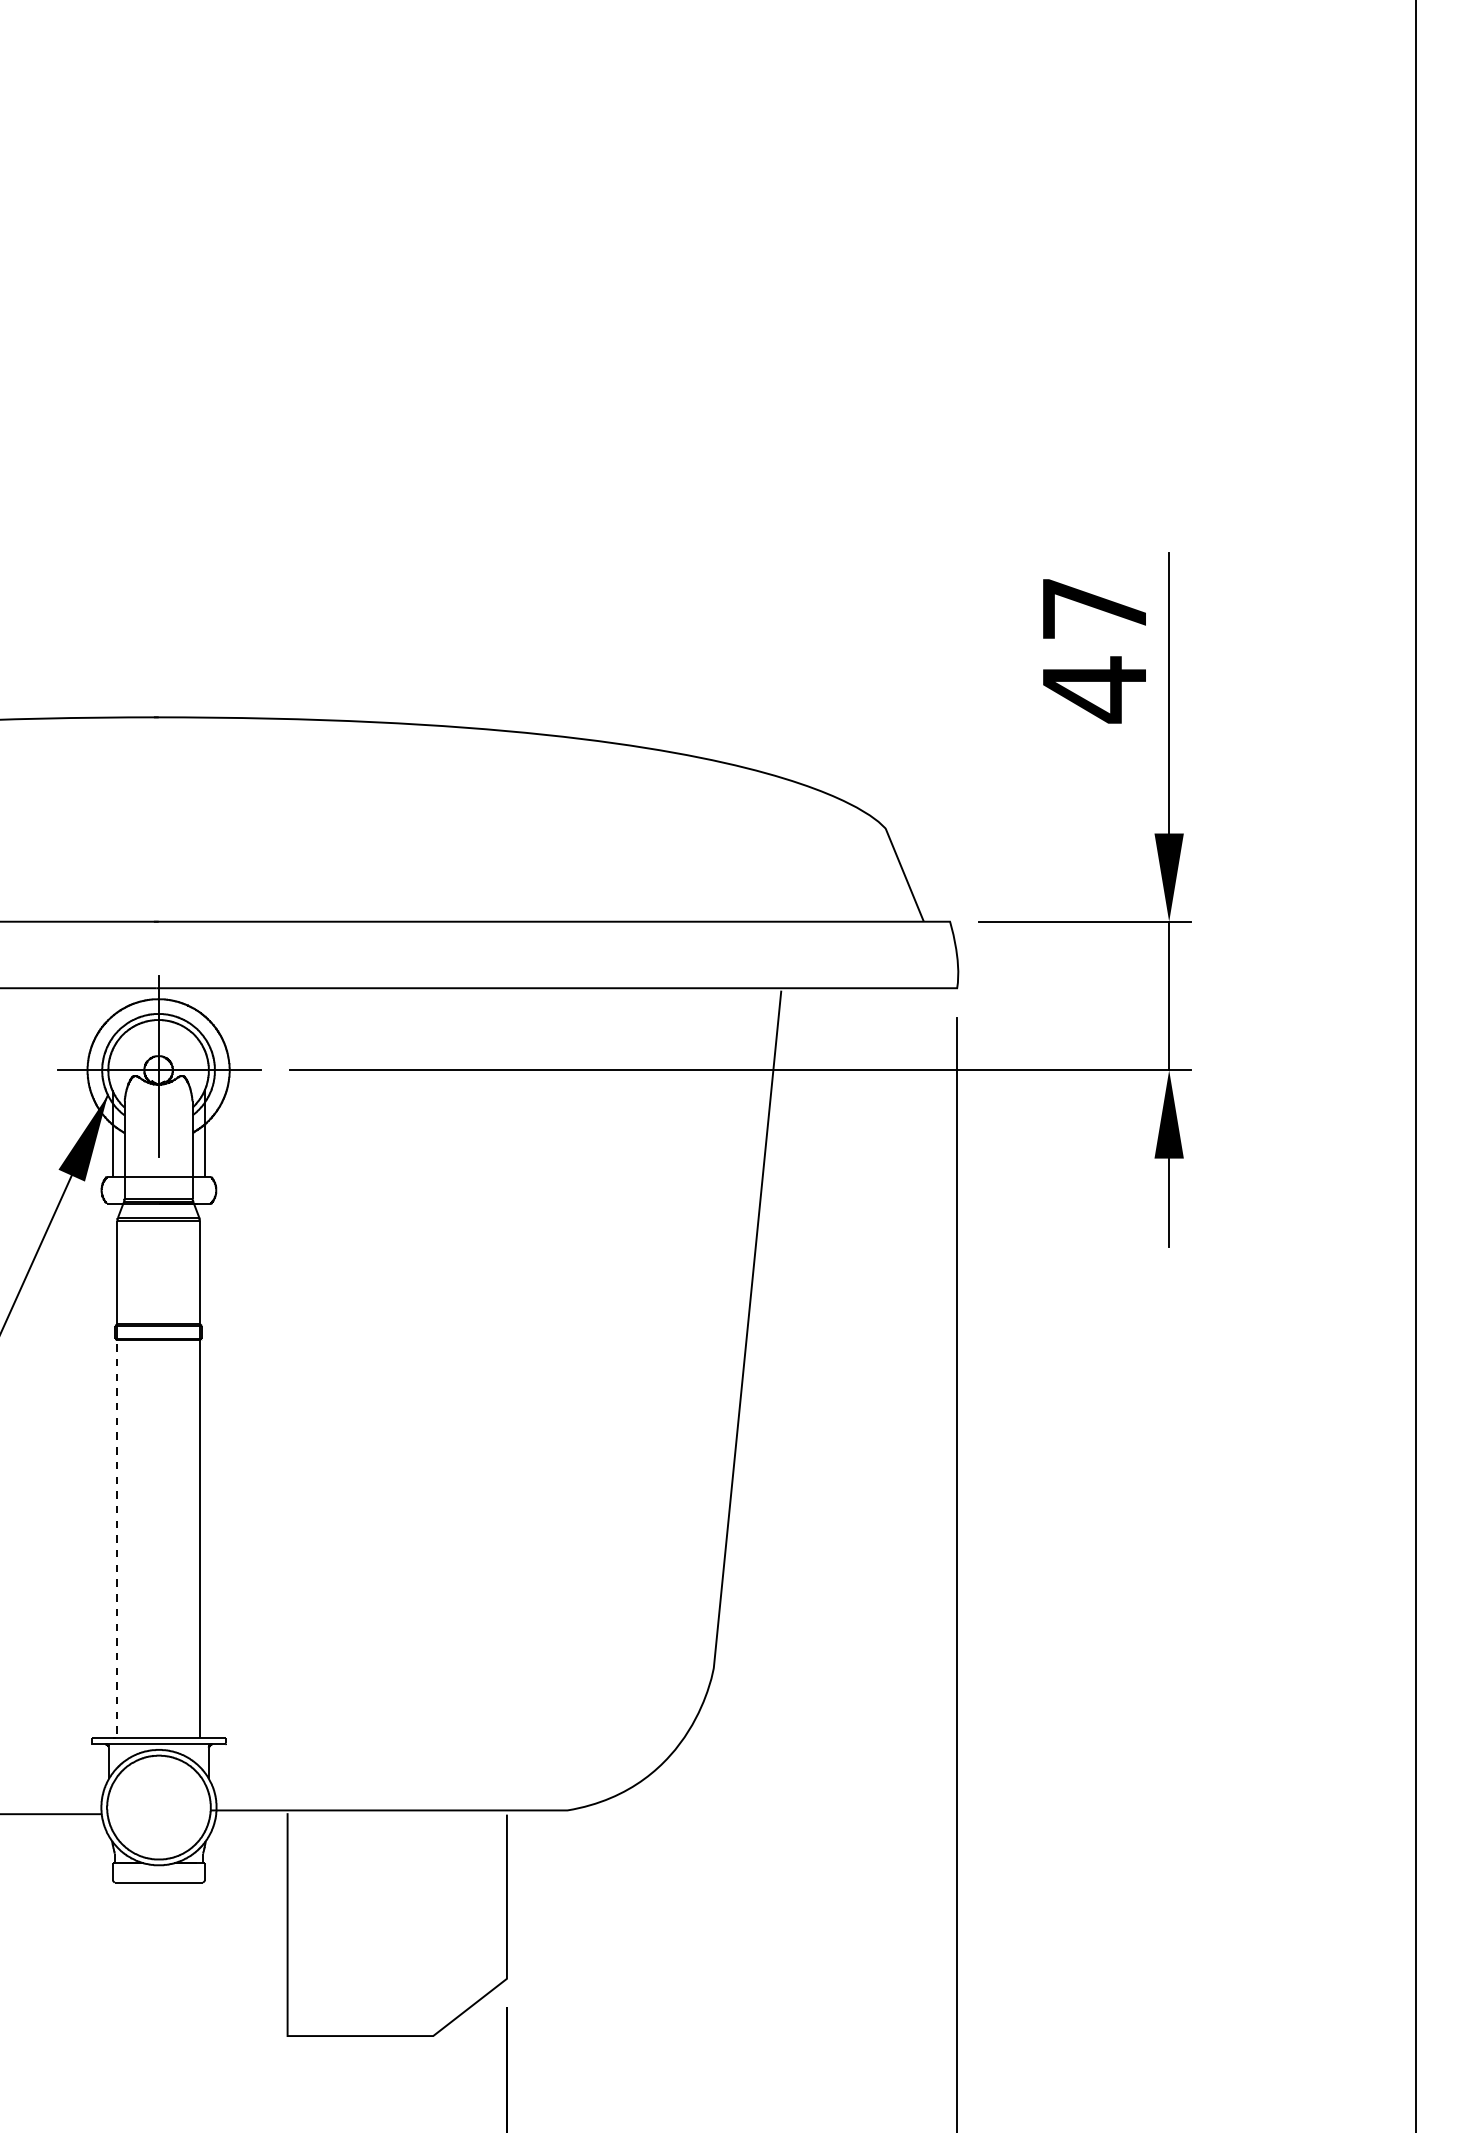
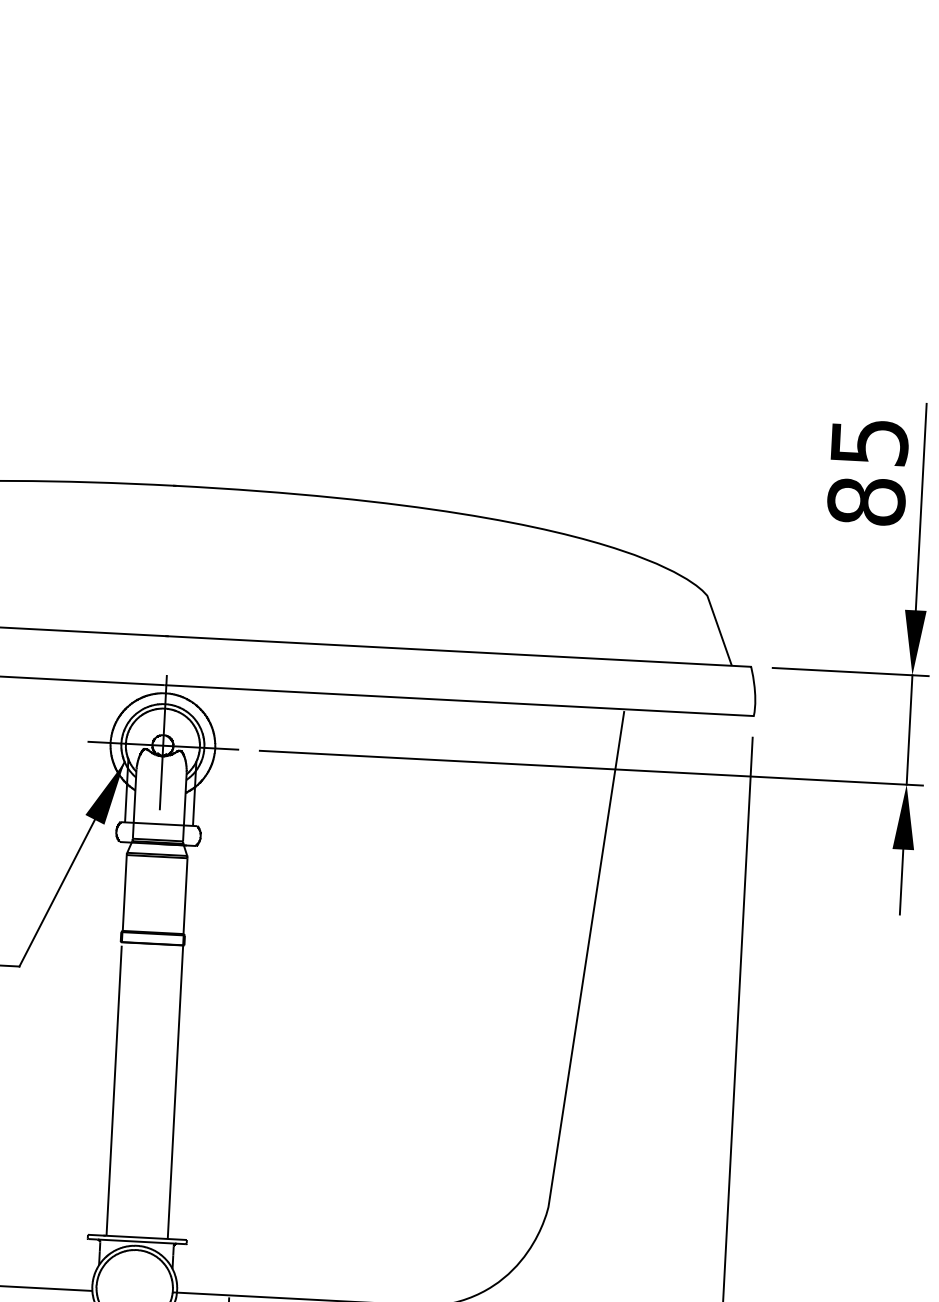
text: (1094, 651) -> (867, 473), 47 -> 85
line: (117, 1541) -> (114, 1090), dashed -> solid

